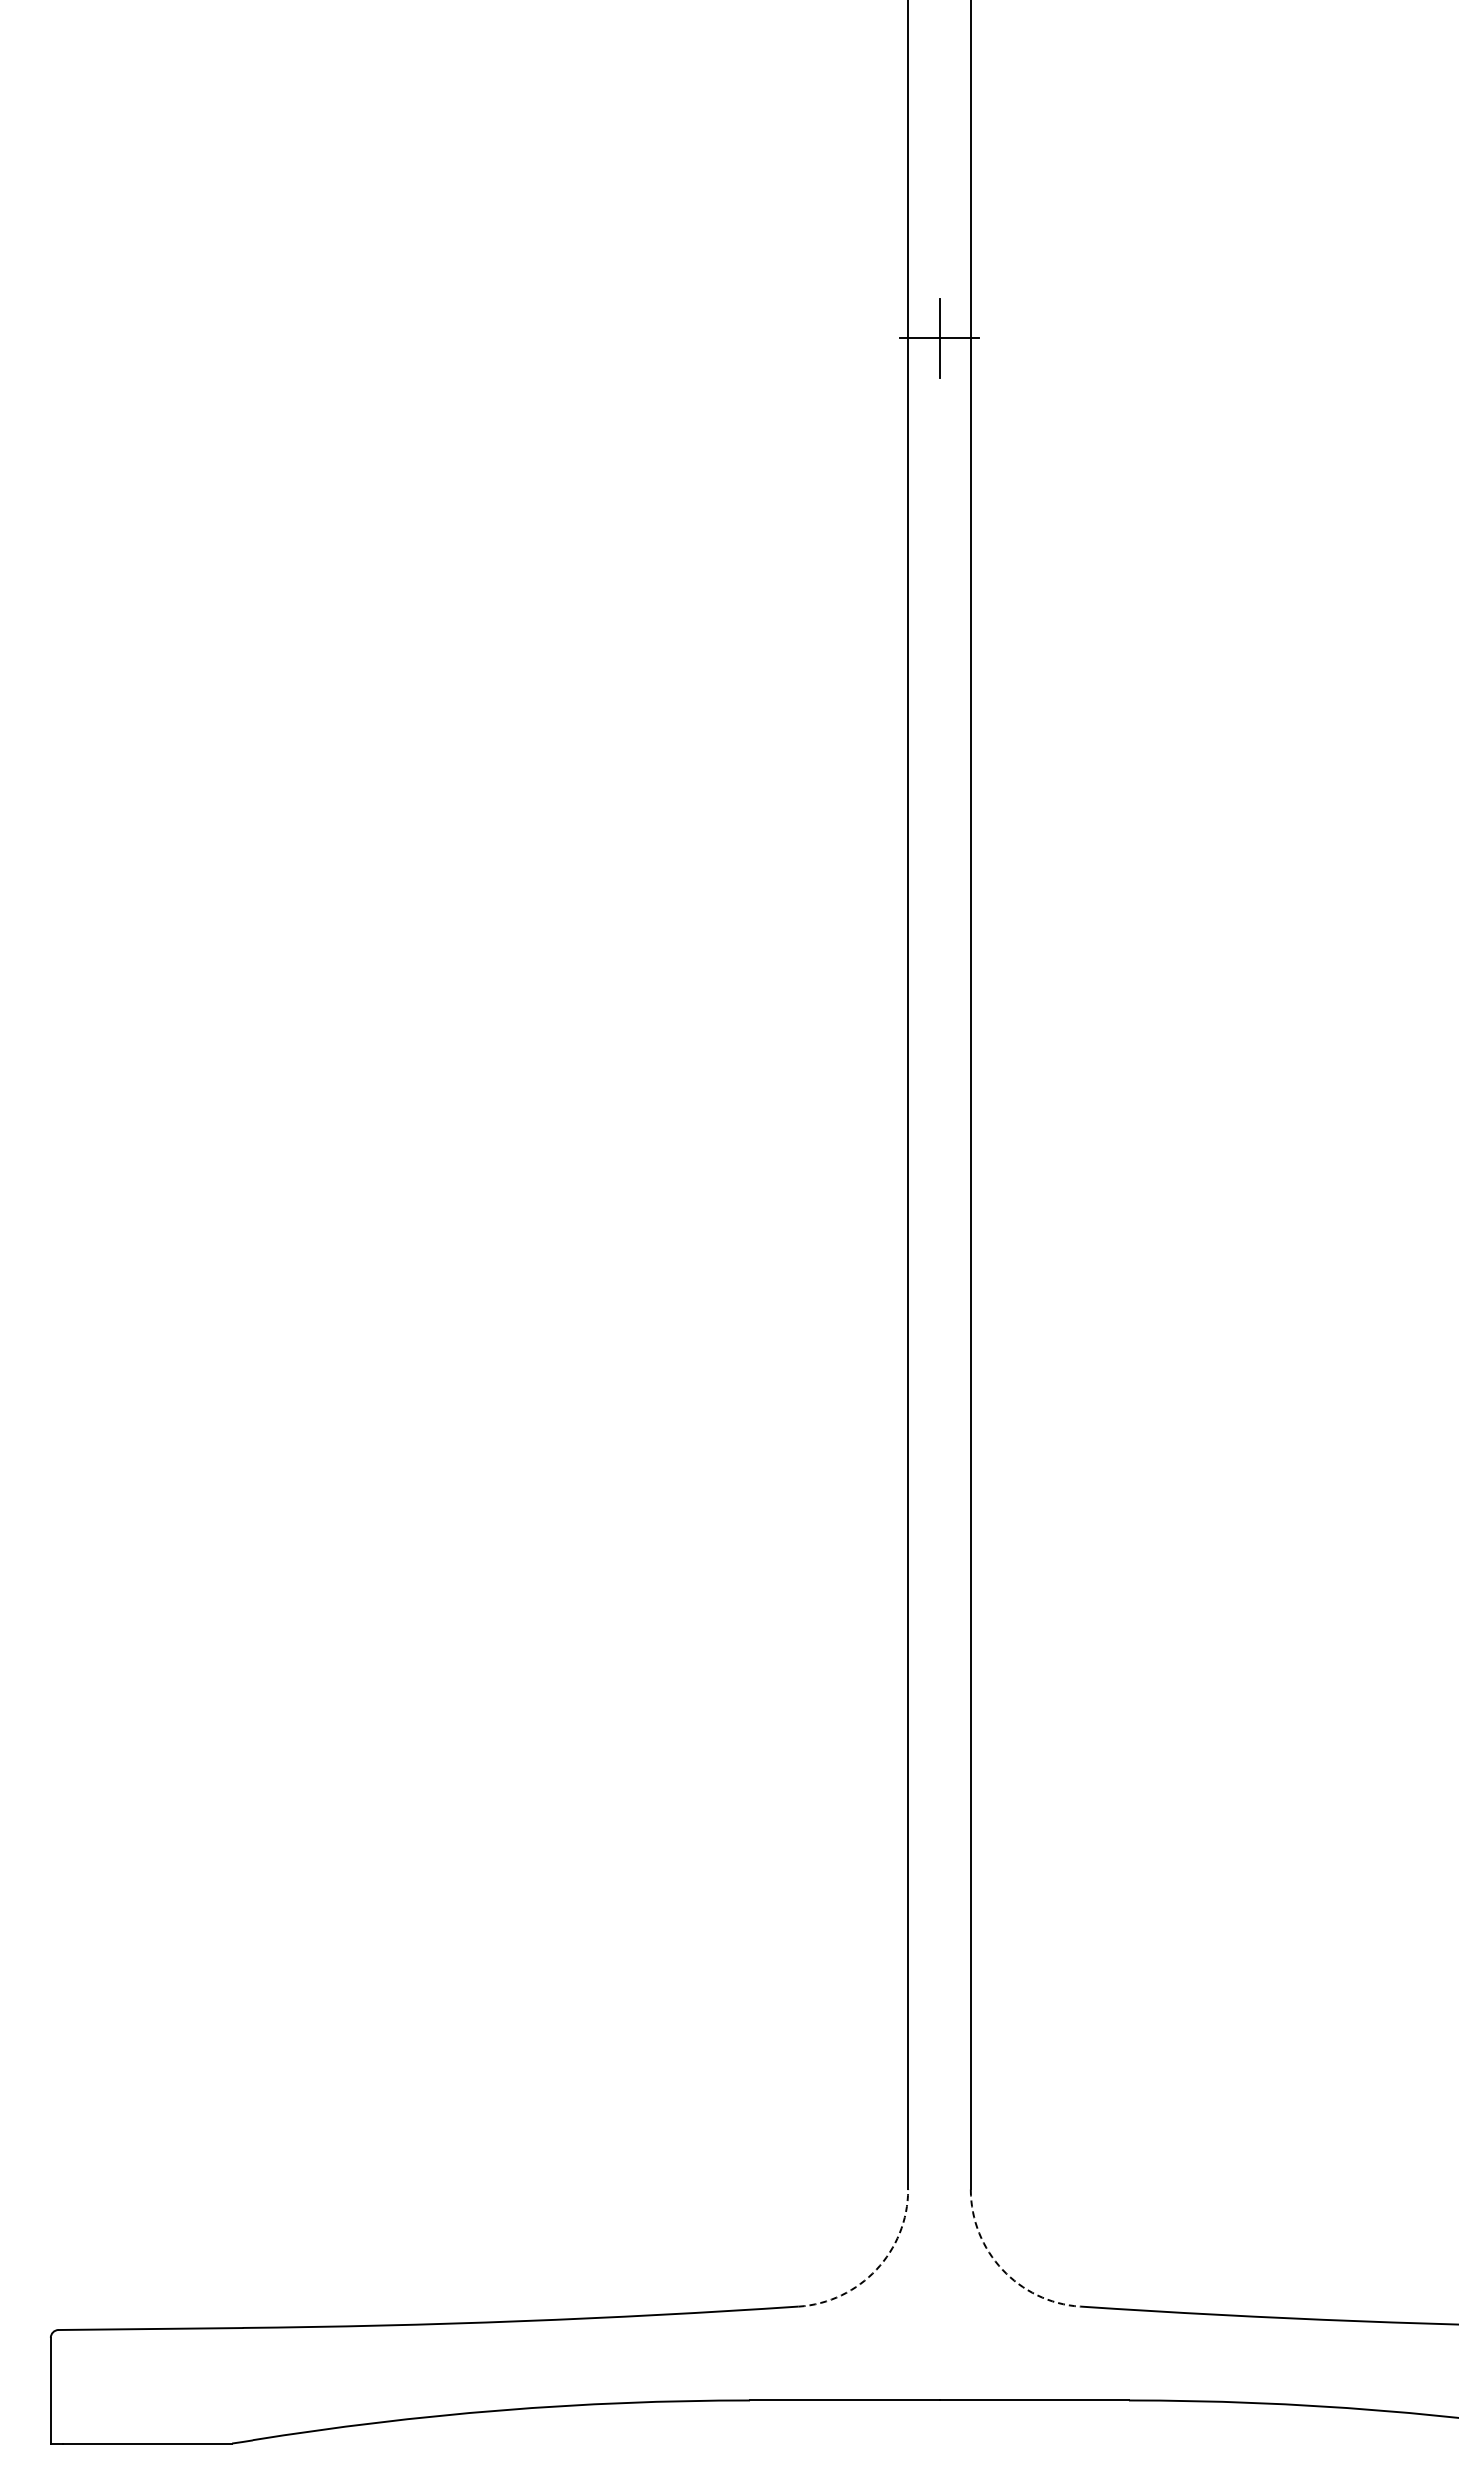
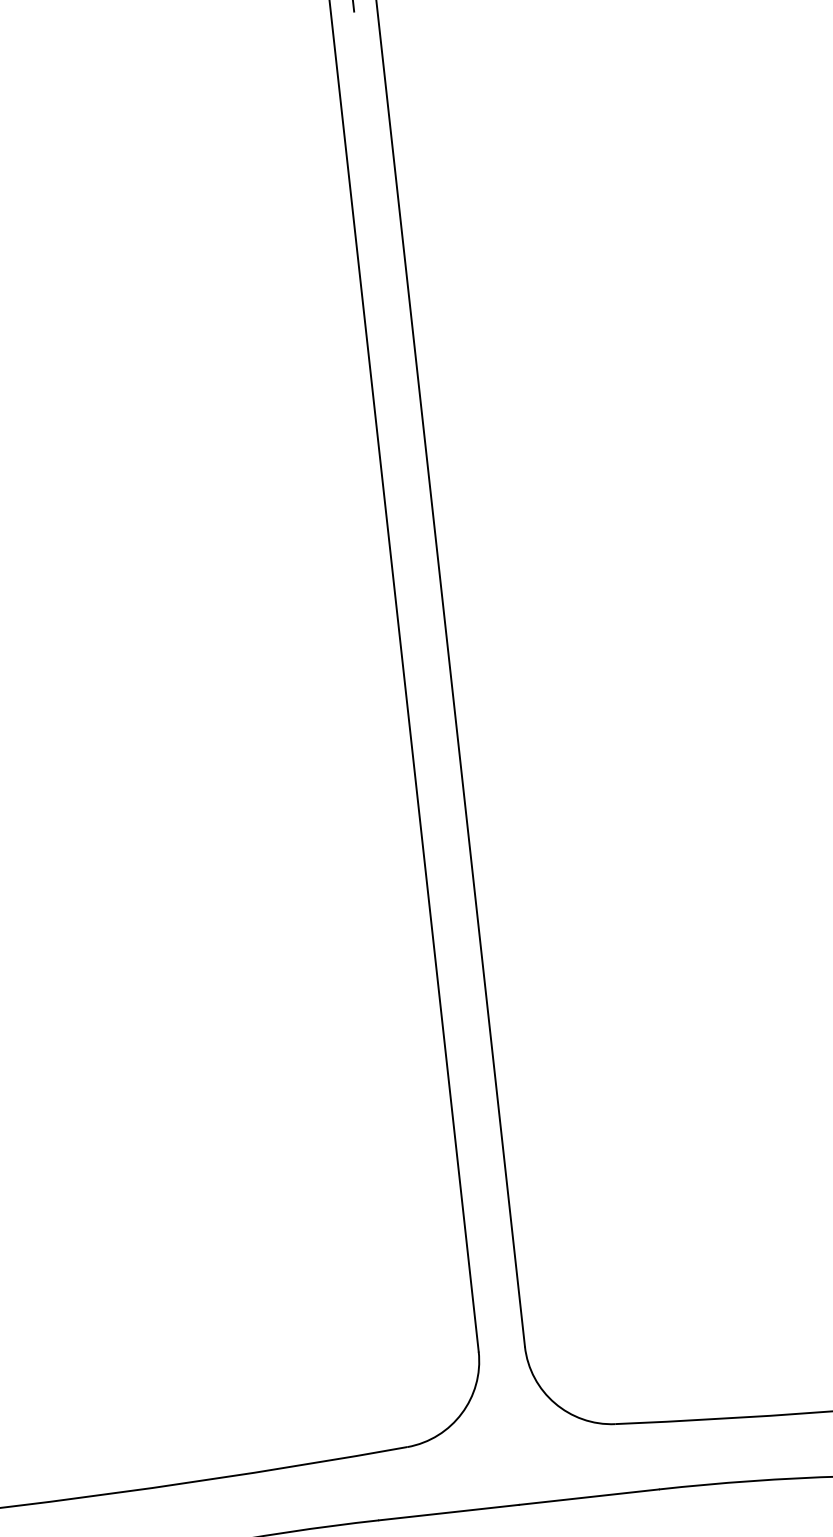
arc: (876, 2269) -> (461, 1413), dashed -> solid
arc: (1002, 2269) -> (554, 1403), dashed -> solid

